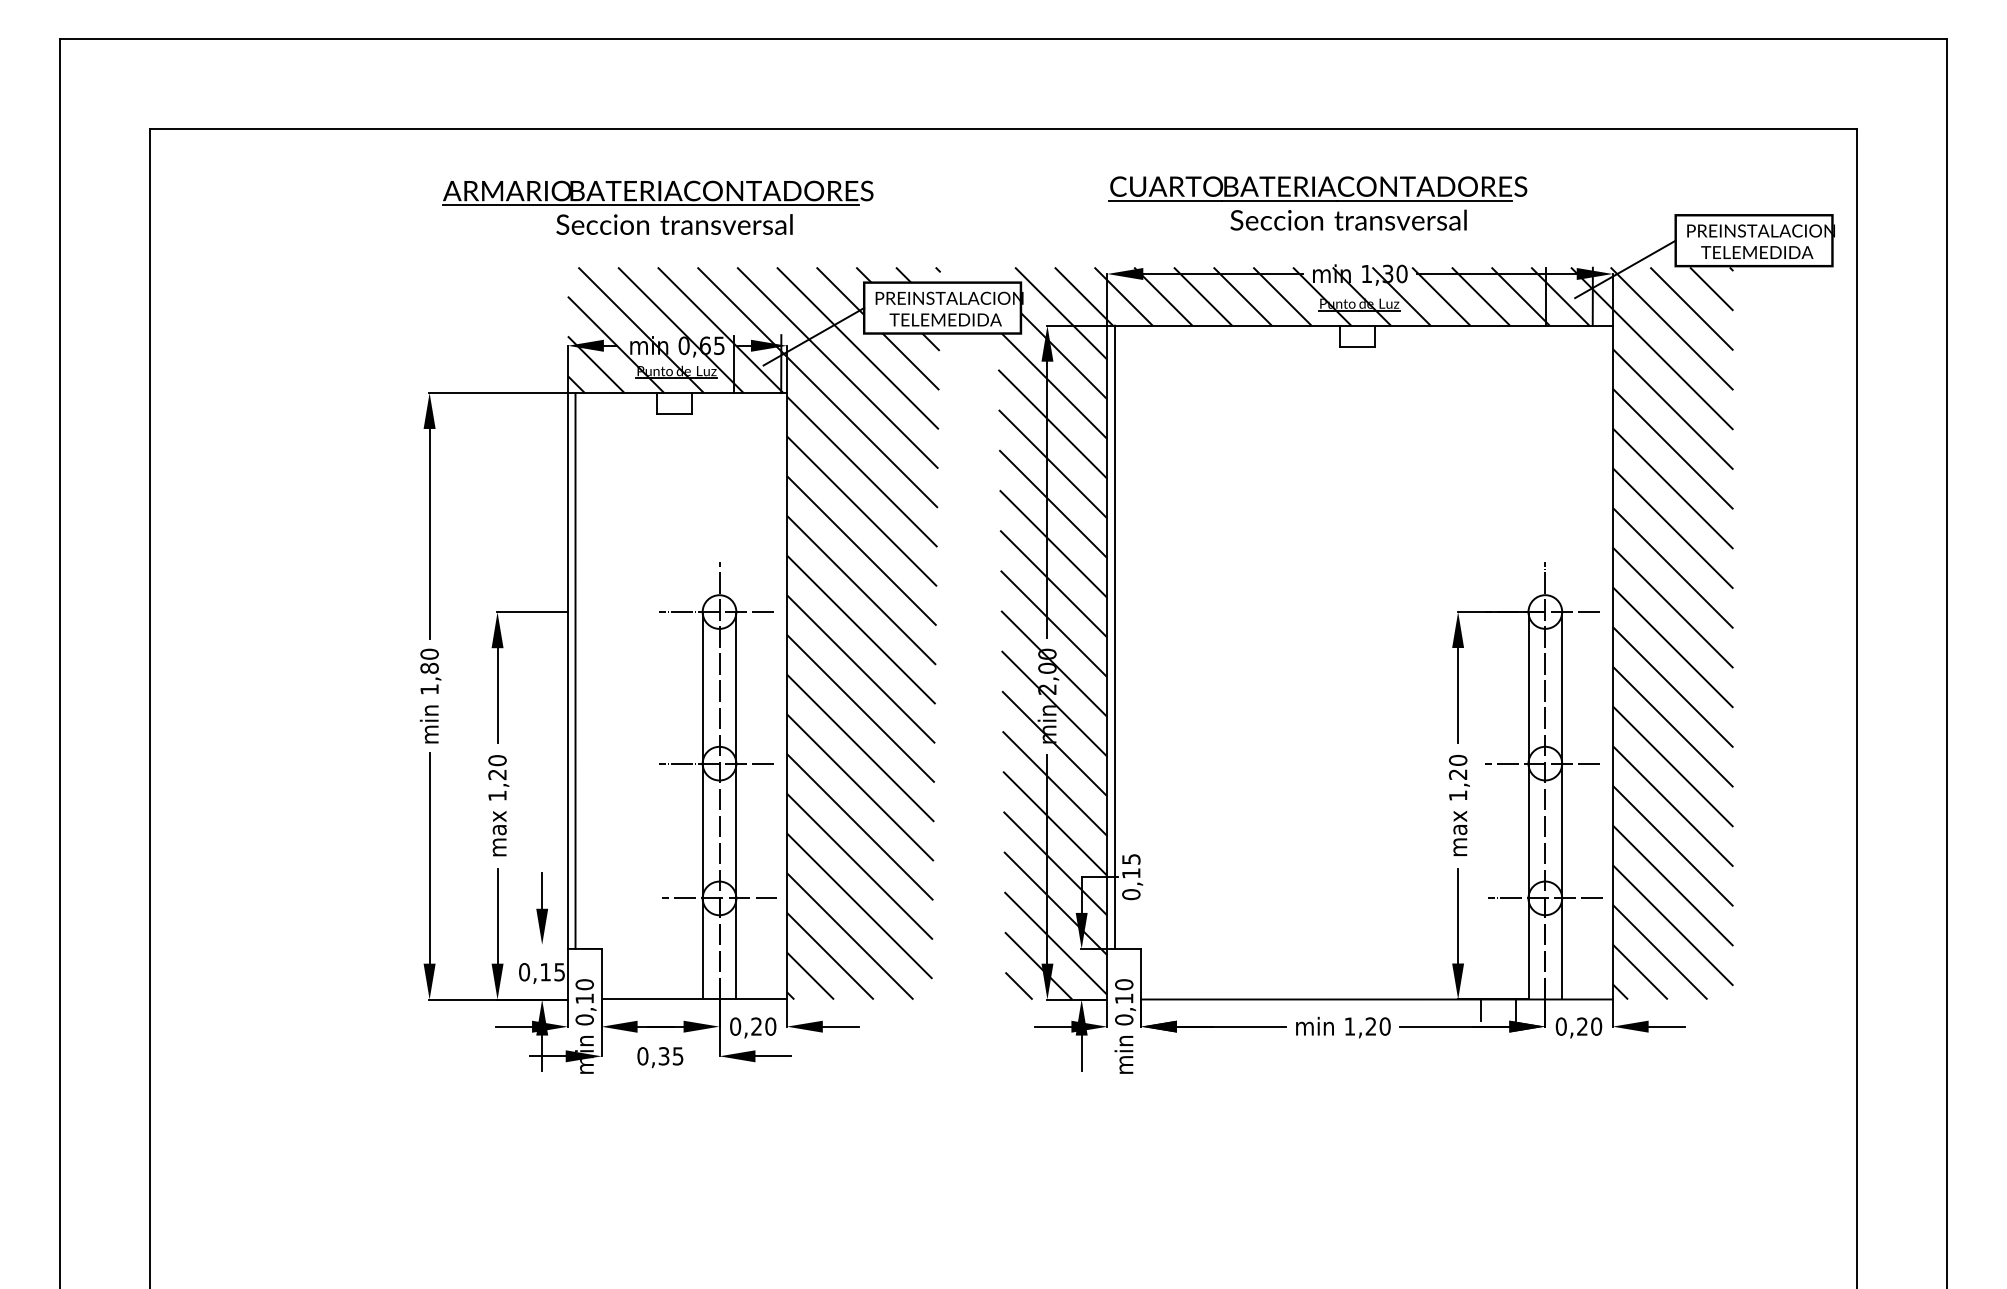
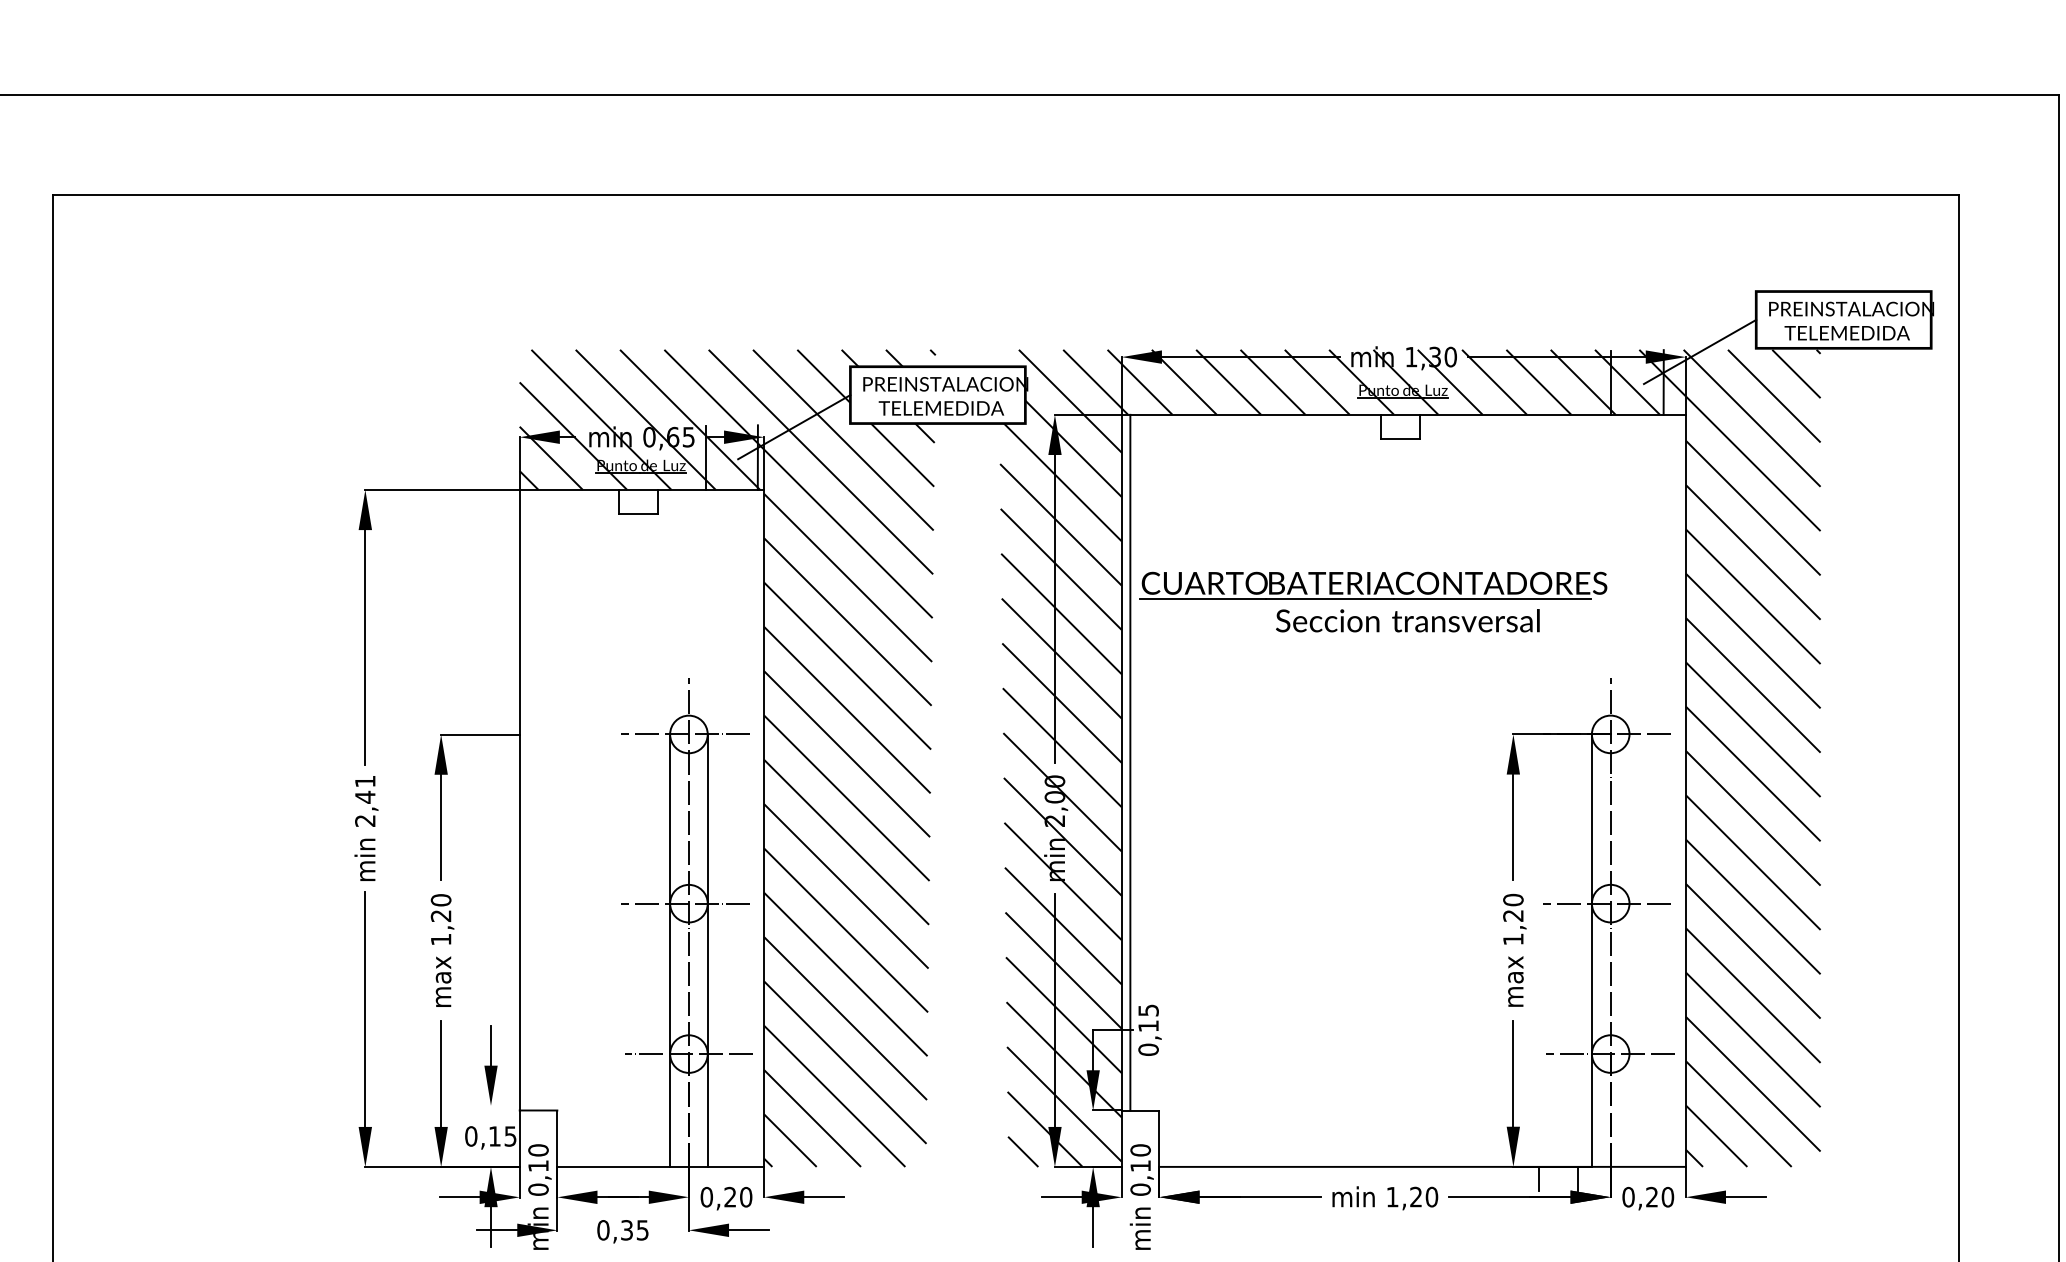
part: (1317, 203) -> (1373, 602), moved
part: (657, 207) -> (619, 282), removed
line: (575, 670) -> (528, 799), removed
text: (429, 671) -> (365, 800), 1,80 -> 2,41
line: (1562, 805) -> (1629, 950), removed

